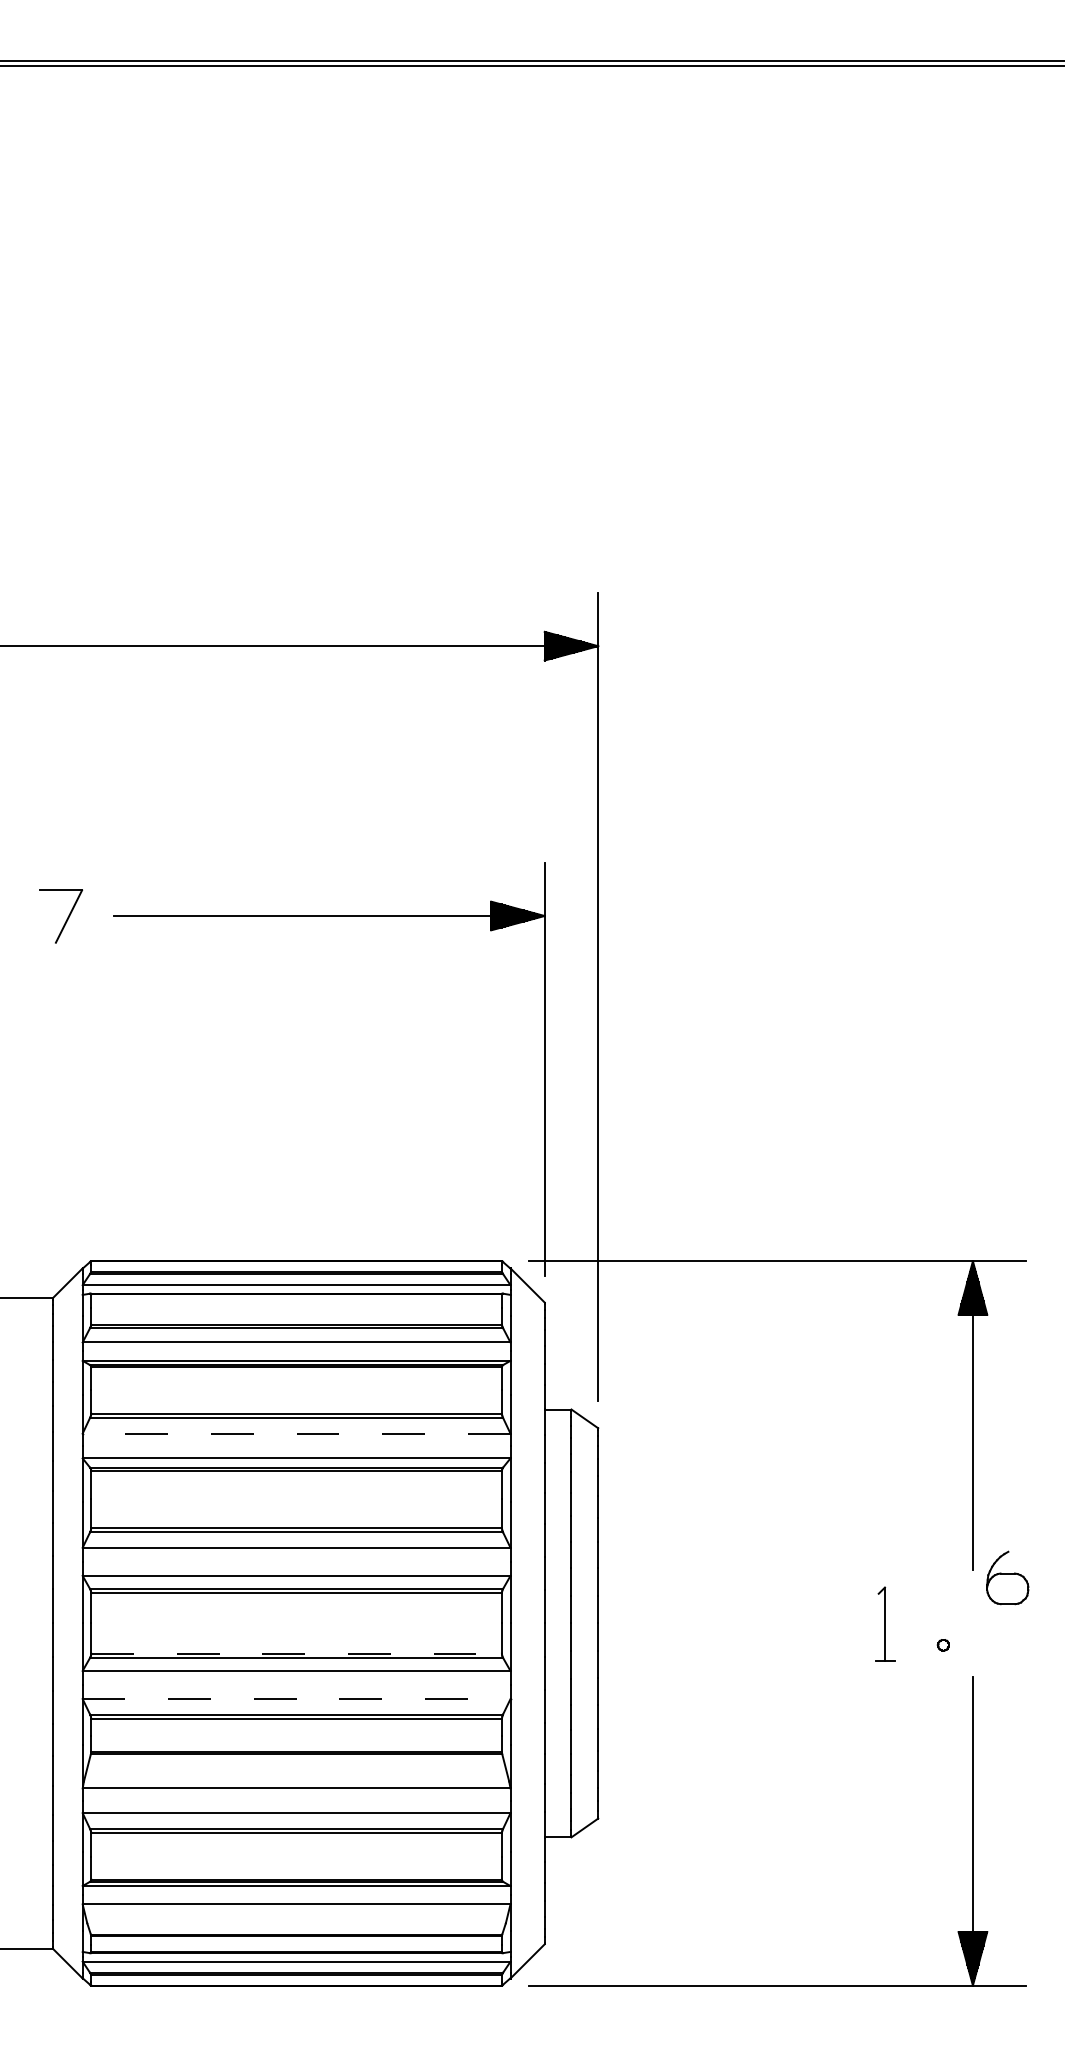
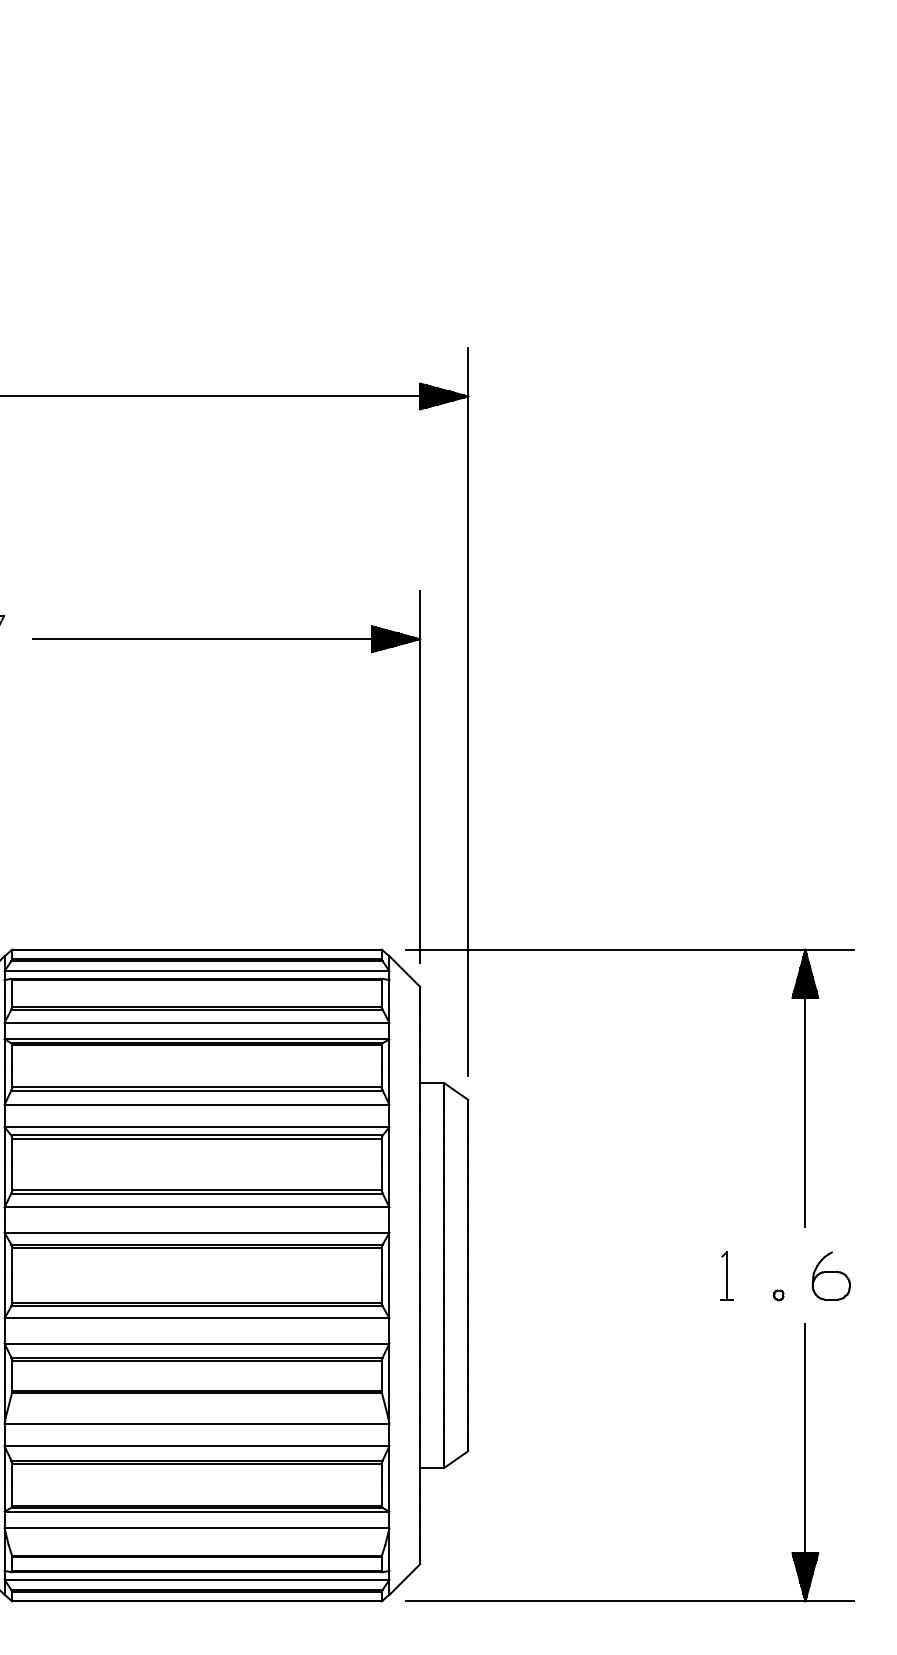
line: (296, 1433) -> (196, 1104), dashed -> solid
part: (1007, 1577) -> (831, 1275), moved
part: (885, 1623) -> (726, 1275), size x0.71
line: (297, 1653) -> (197, 1302), dashed -> solid
line: (296, 1699) -> (196, 1343), dashed -> solid

